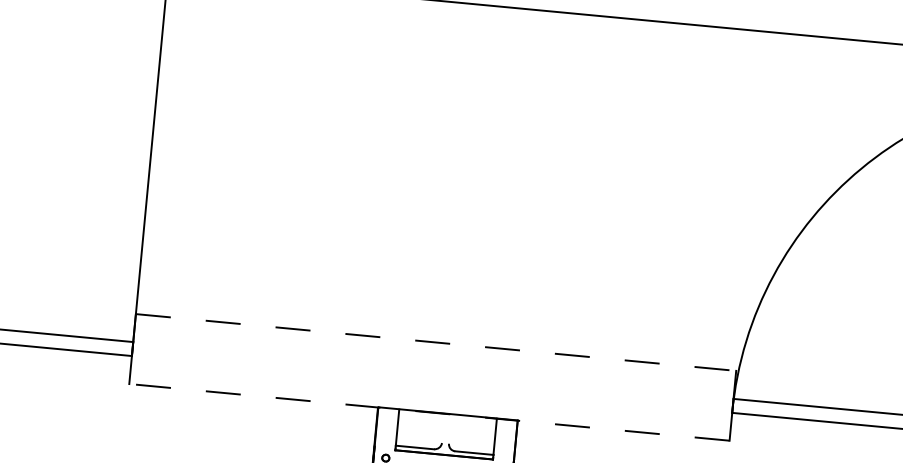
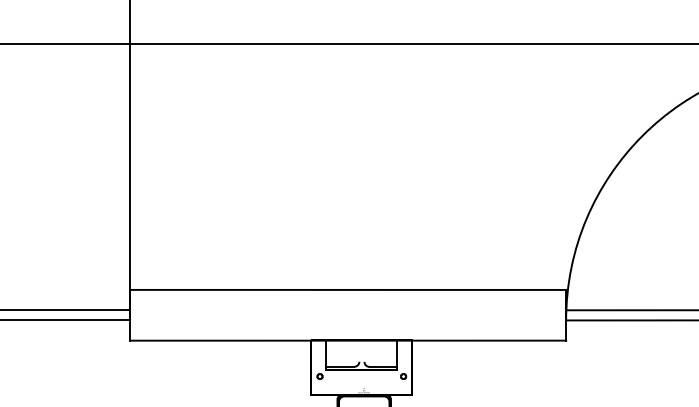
line: (436, 341) -> (348, 289), dashed -> solid
line: (429, 412) -> (348, 340), dashed -> solid

